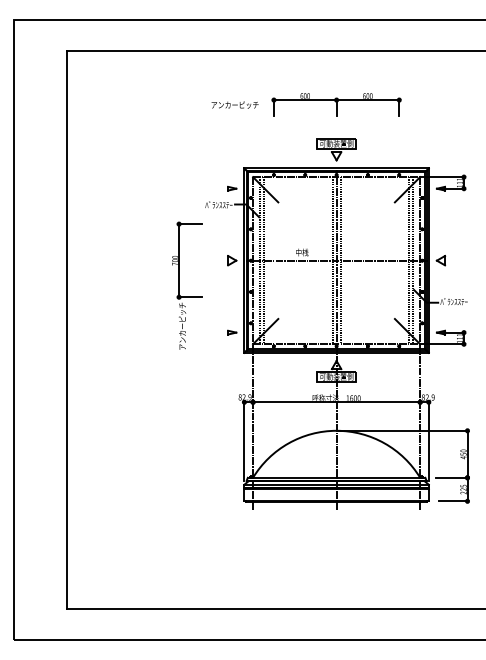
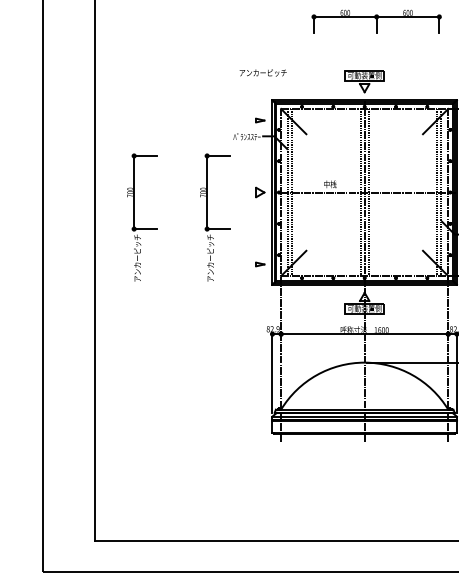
text: (234, 104) -> (262, 72), moved
part: (336, 104) -> (376, 21), moved
part: (106, 285) -> (134, 217), added

